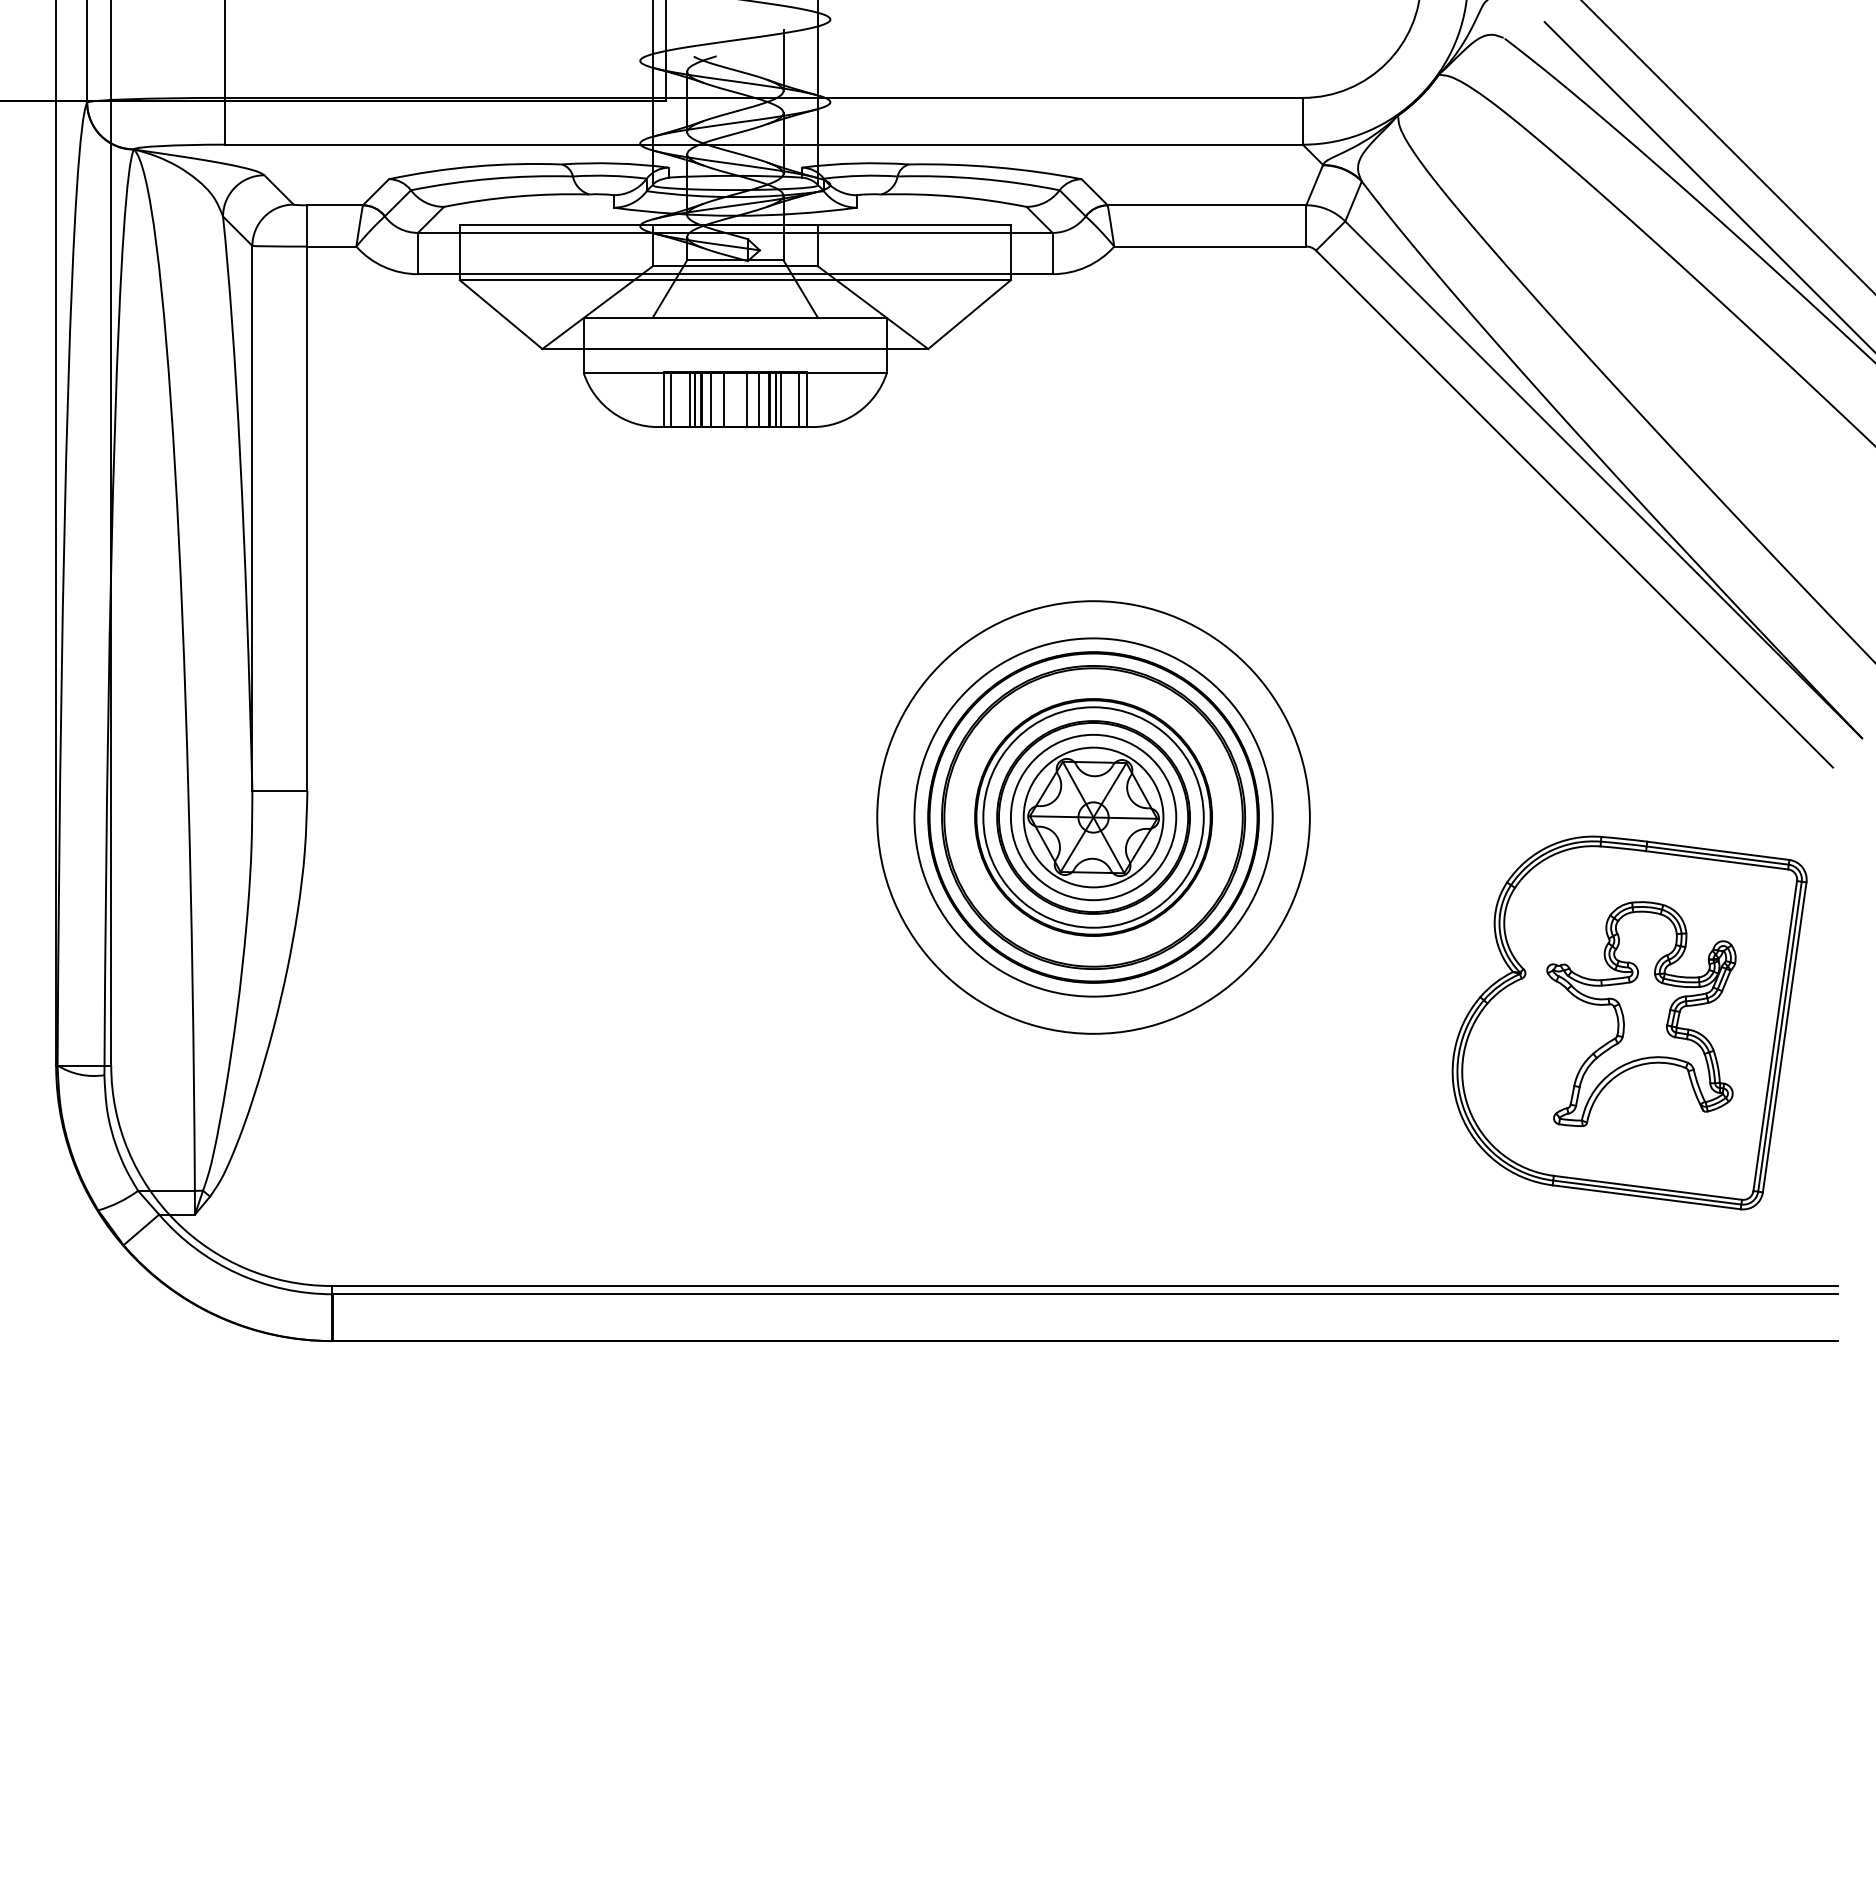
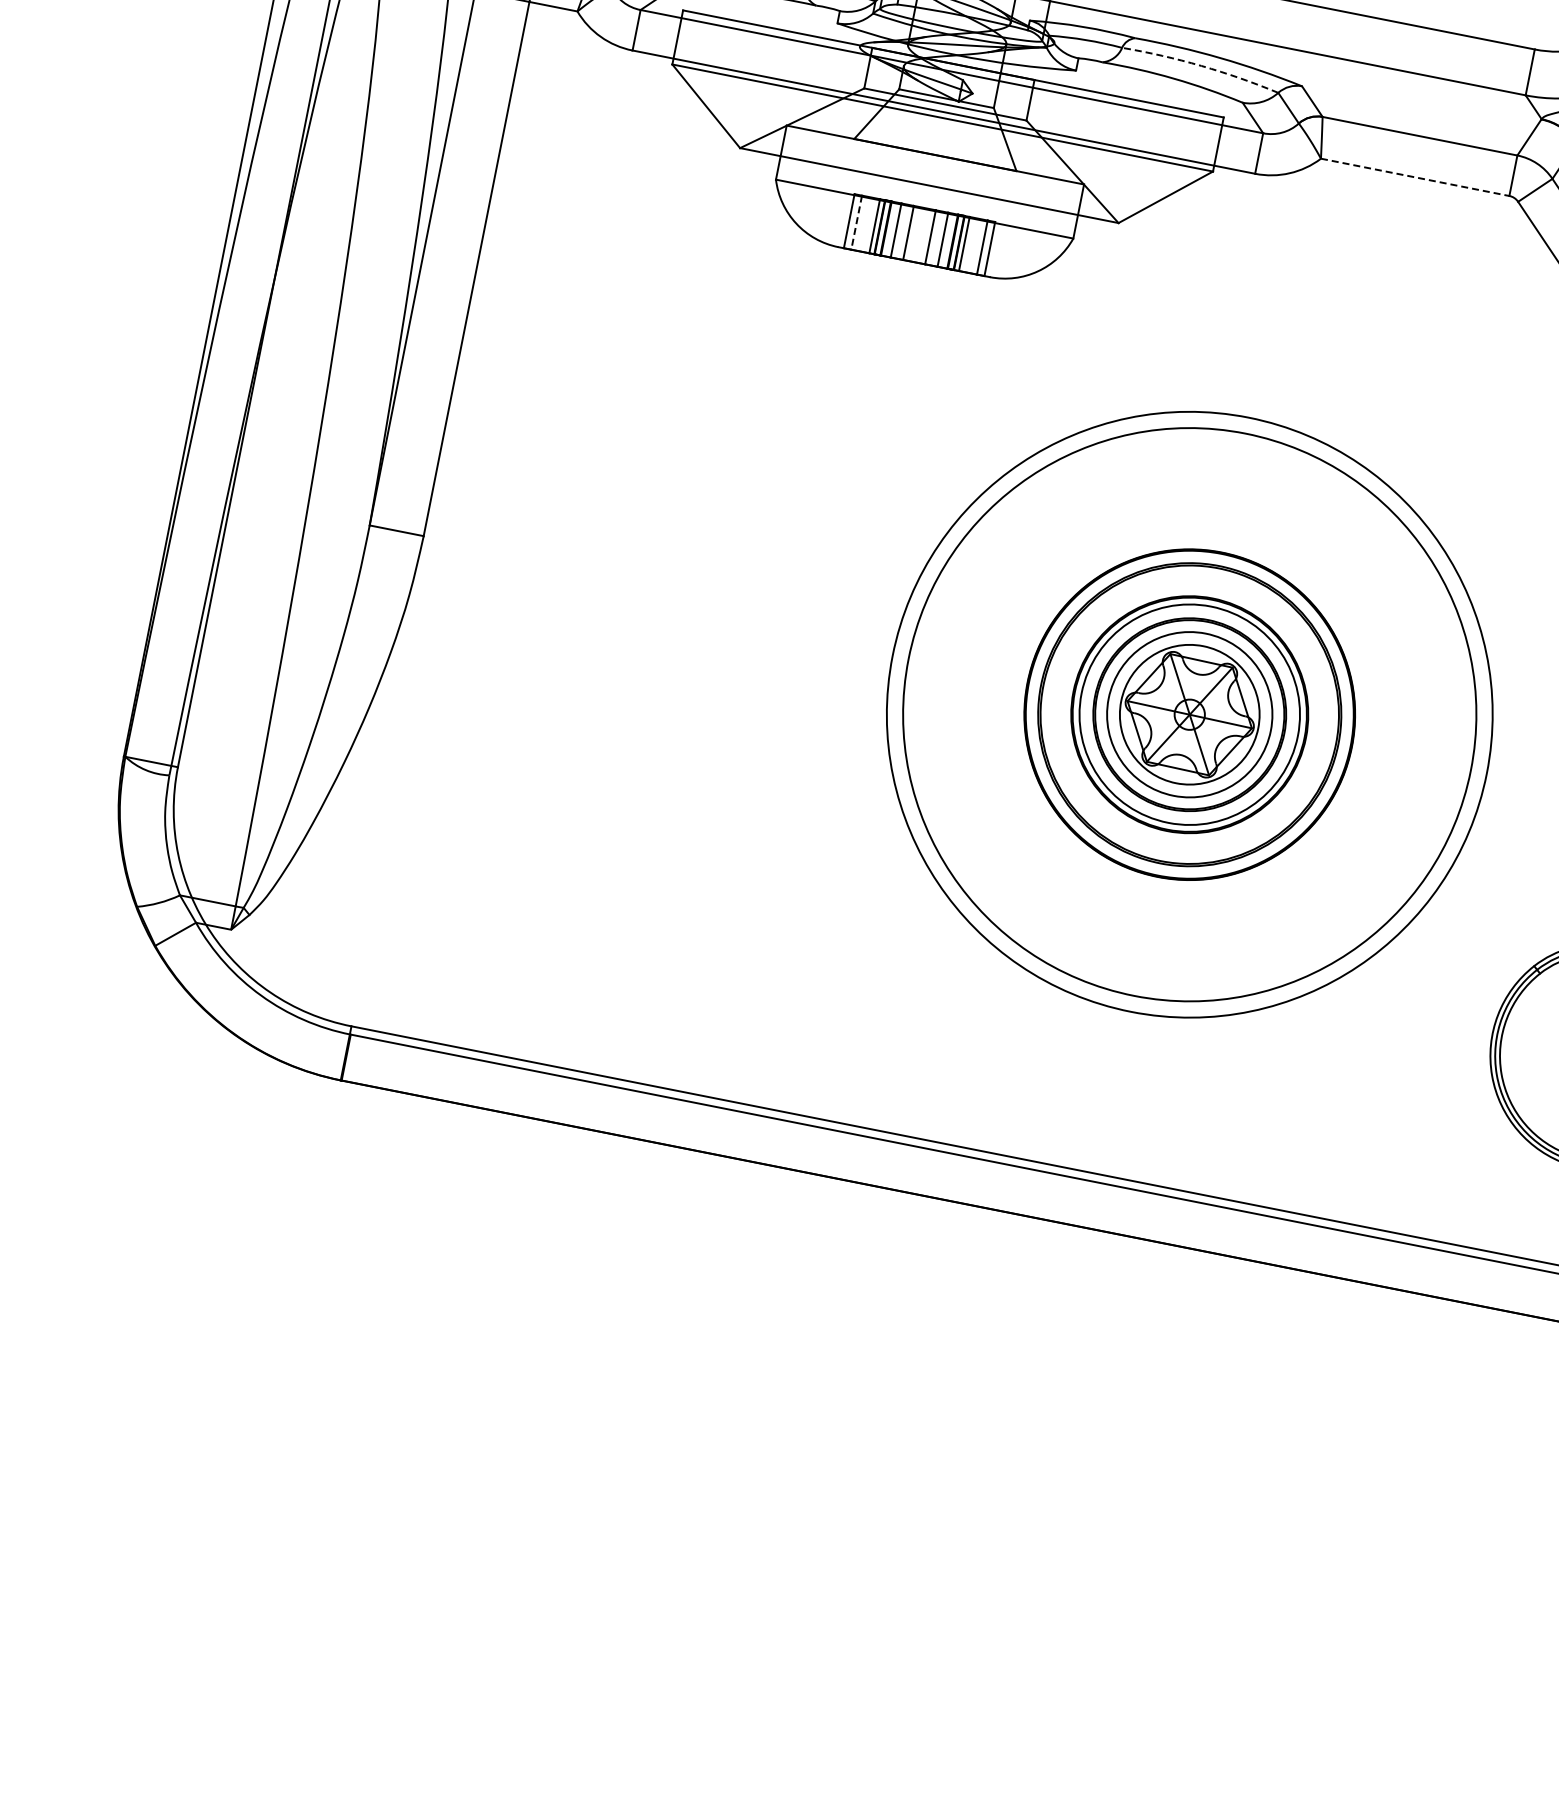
arc: (979, 178) -> (1201, 65), solid -> dashed
line: (1210, 246) -> (1415, 177), solid -> dashed
line: (671, 399) -> (856, 222), solid -> dashed
circle: (1093, 817) -> (1189, 714), size x1.4
circle: (1093, 817) -> (1189, 714), size x1.6

